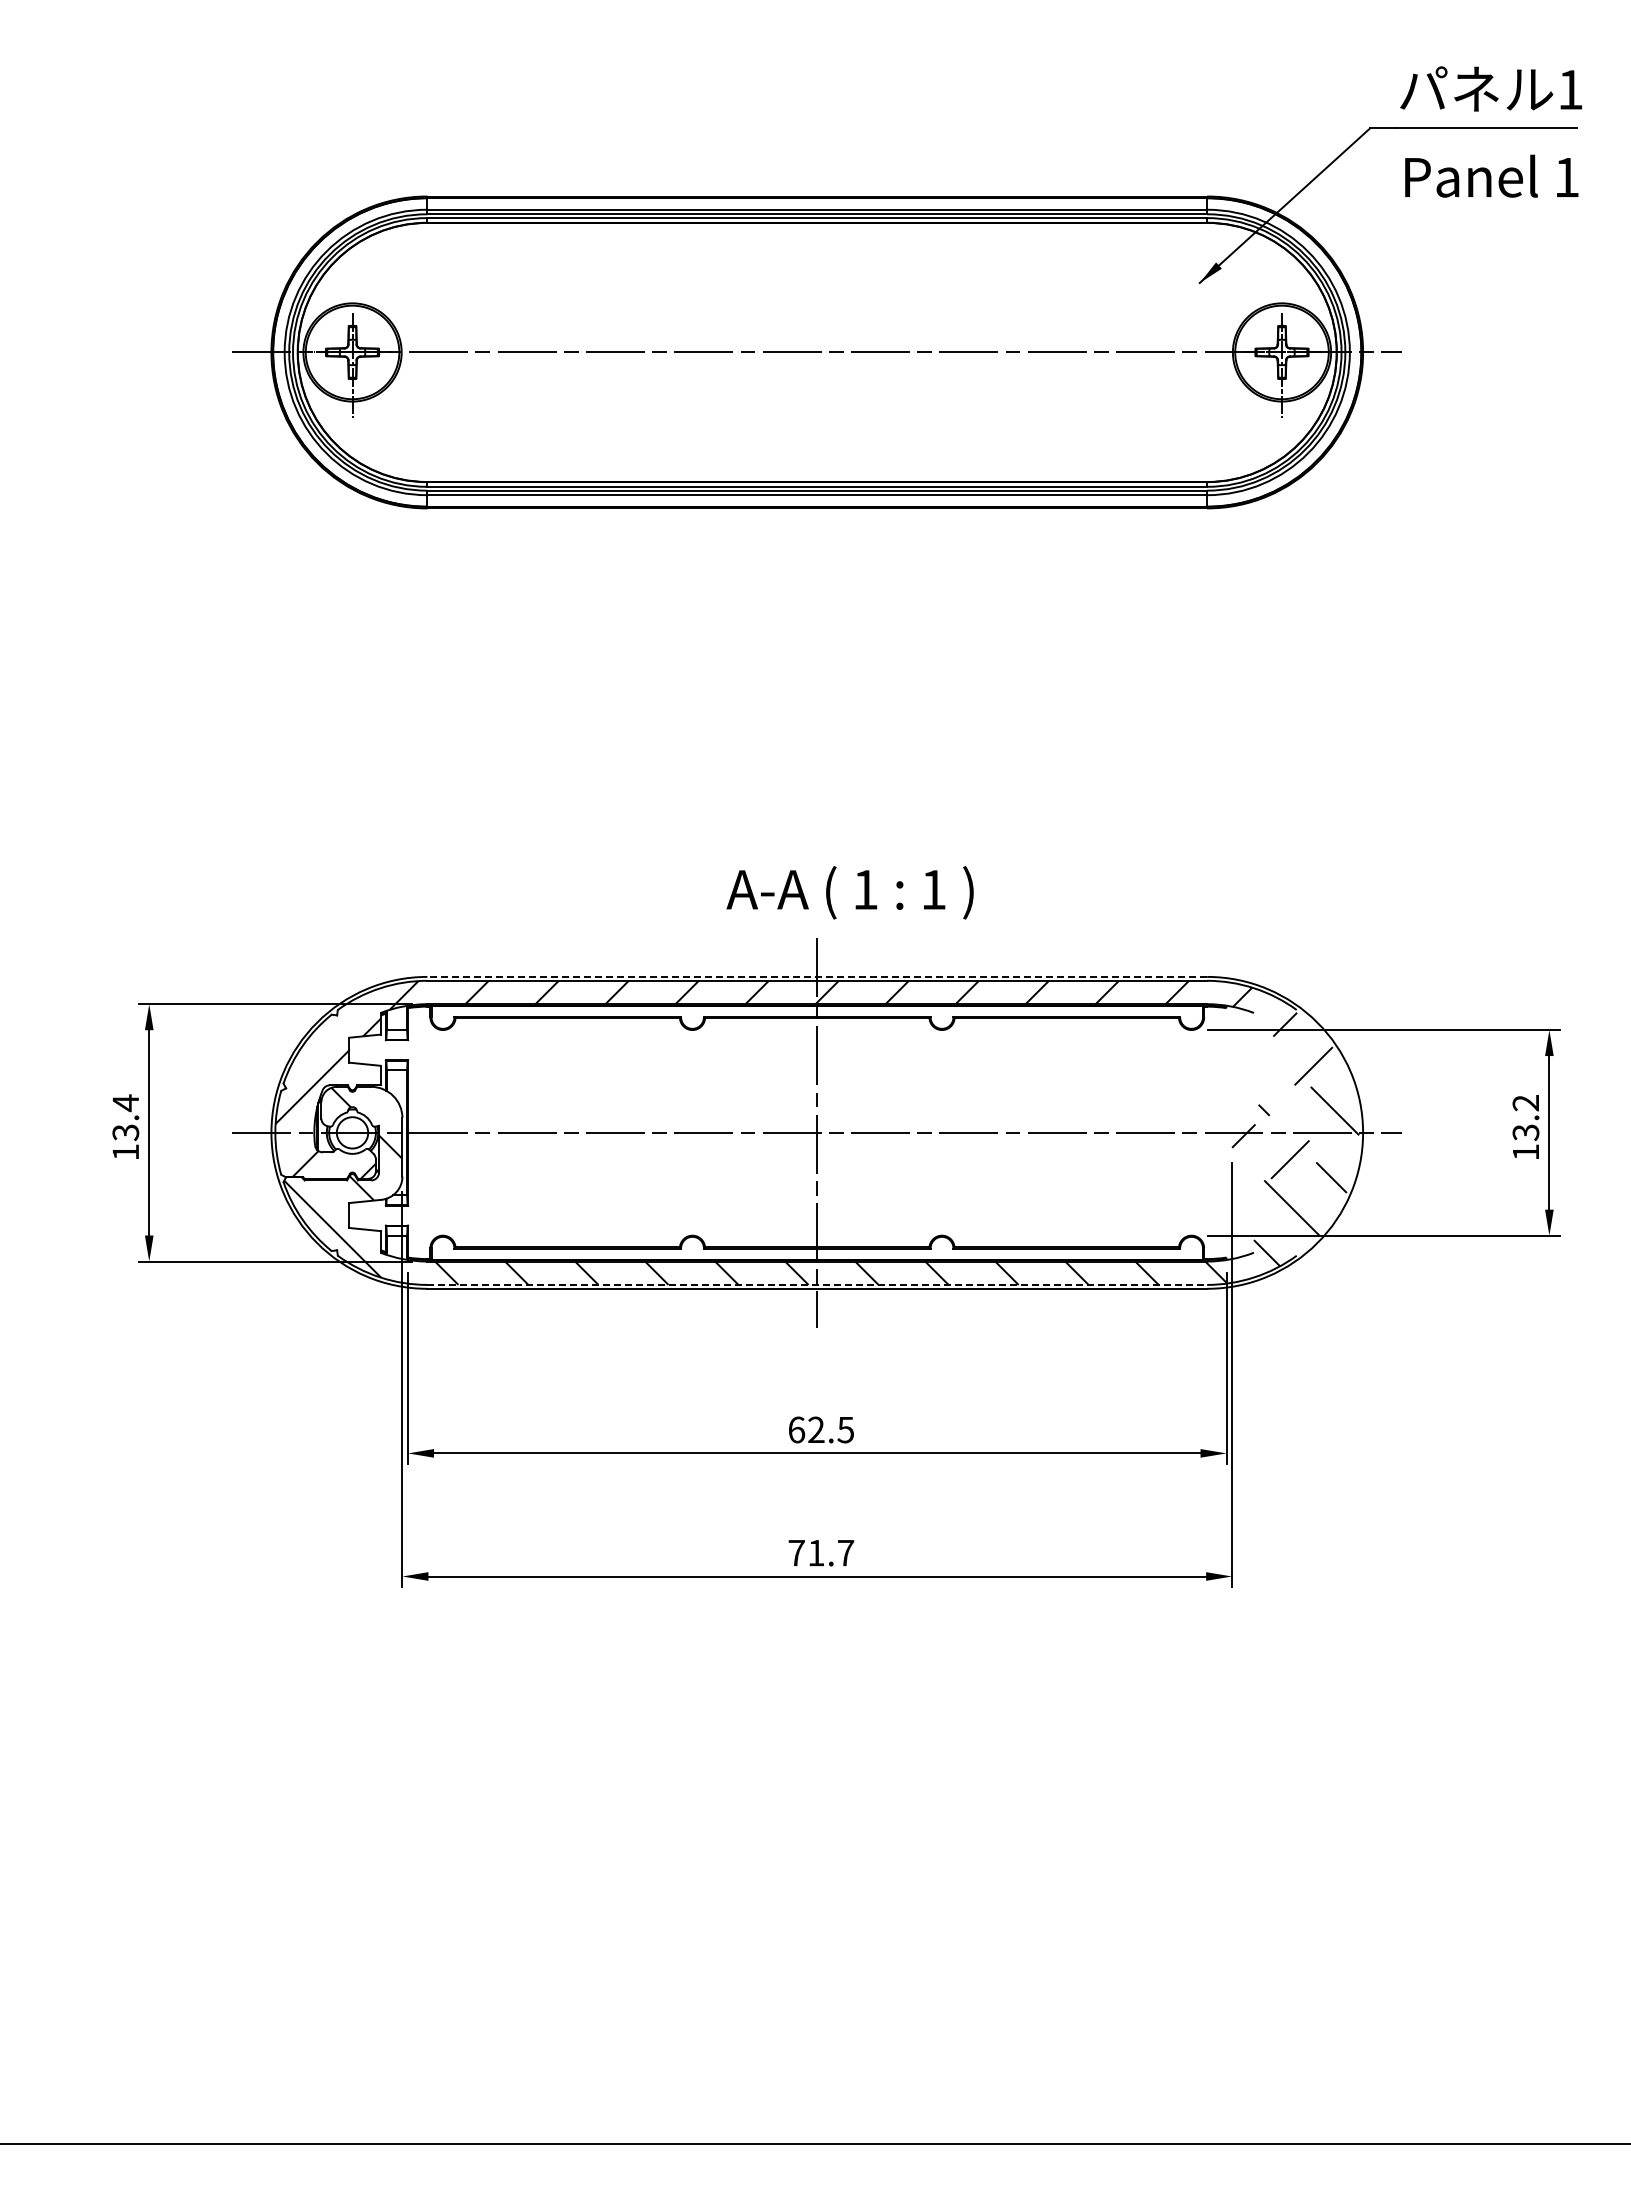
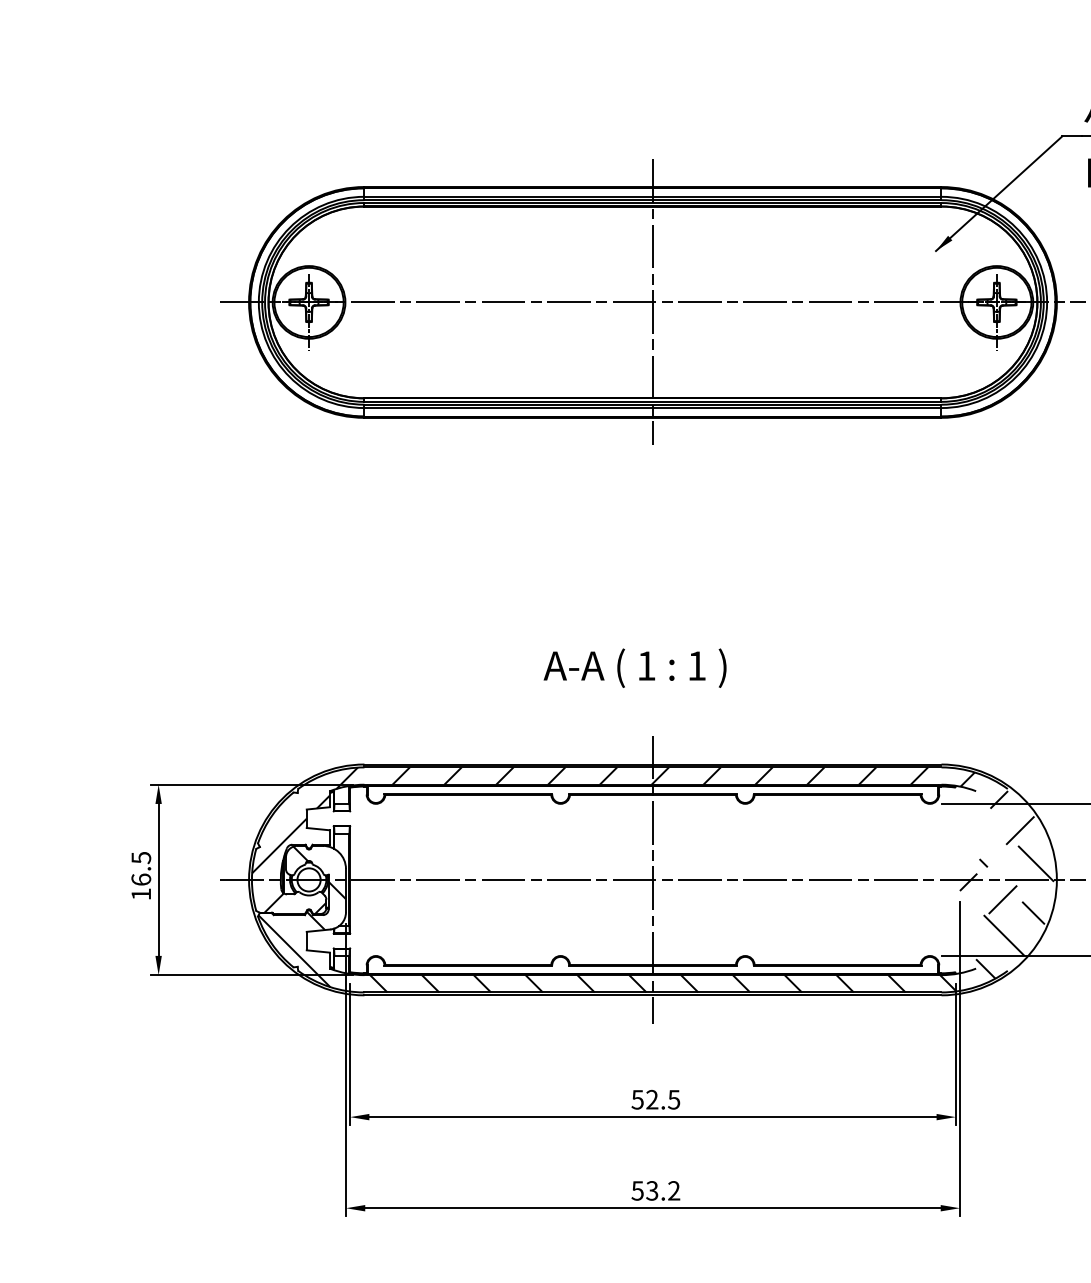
line: (817, 352) -> (653, 302), added
text: (849, 892) -> (634, 668), moved
line: (817, 976) -> (653, 764), dashed -> solid
text: (125, 1117) -> (141, 868), 13.4 -> 16.5
line: (817, 1284) -> (653, 992), dashed -> solid
text: (796, 1429) -> (637, 1099), 62.5 -> 52.5
text: (821, 1552) -> (656, 1190), 71.7 -> 53.2

